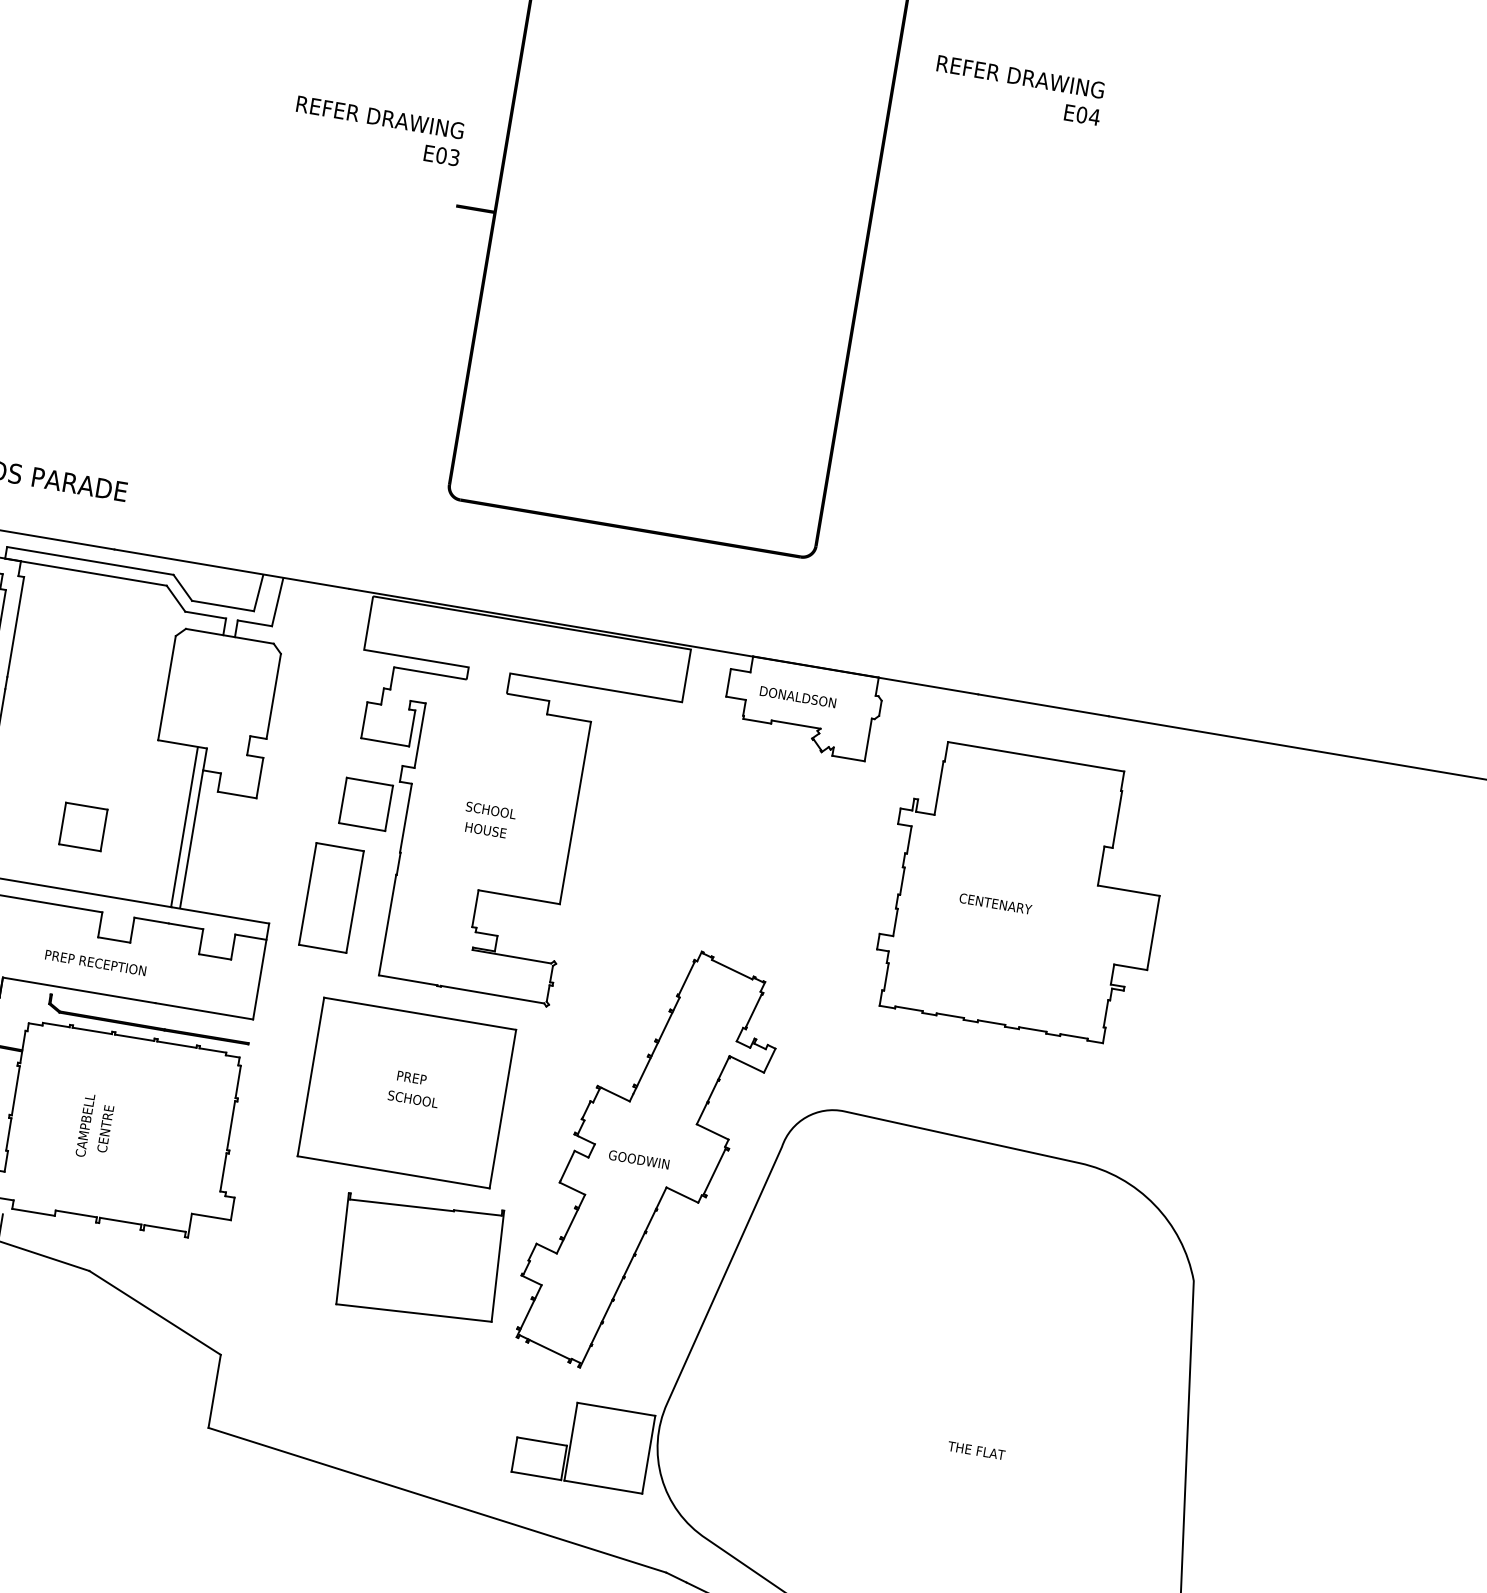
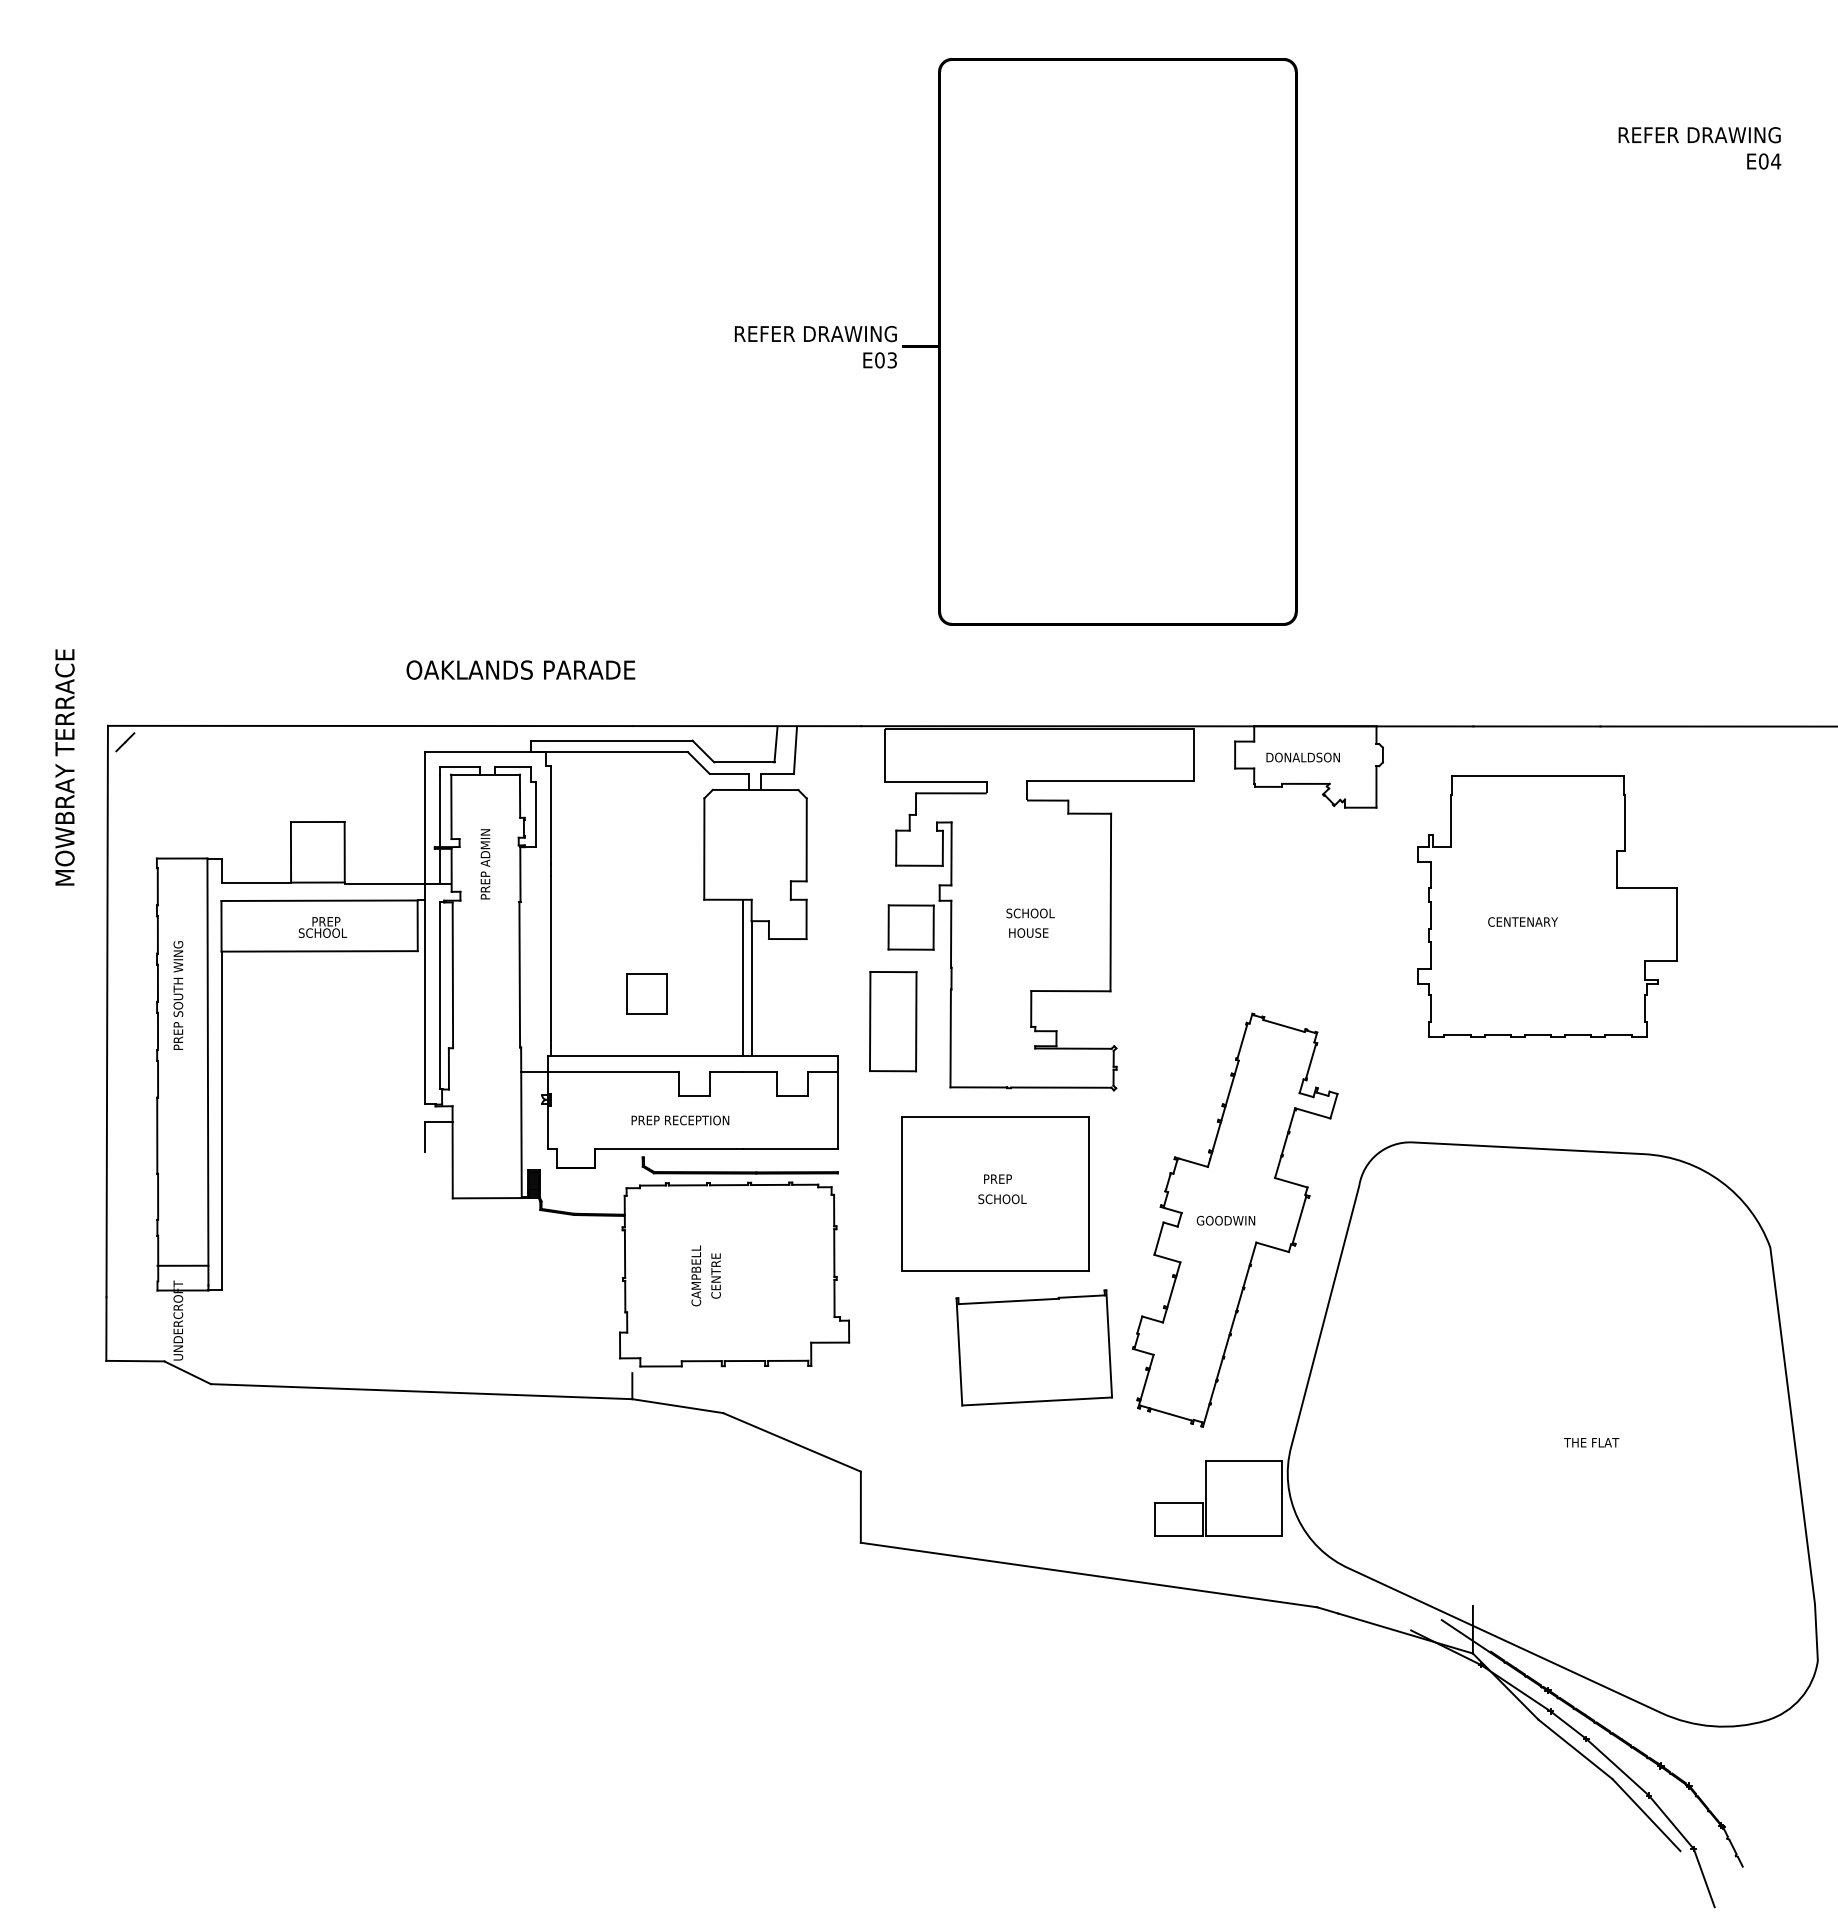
text: (1018, 90) -> (1699, 148), moved
text: (377, 131) -> (815, 347), moved

